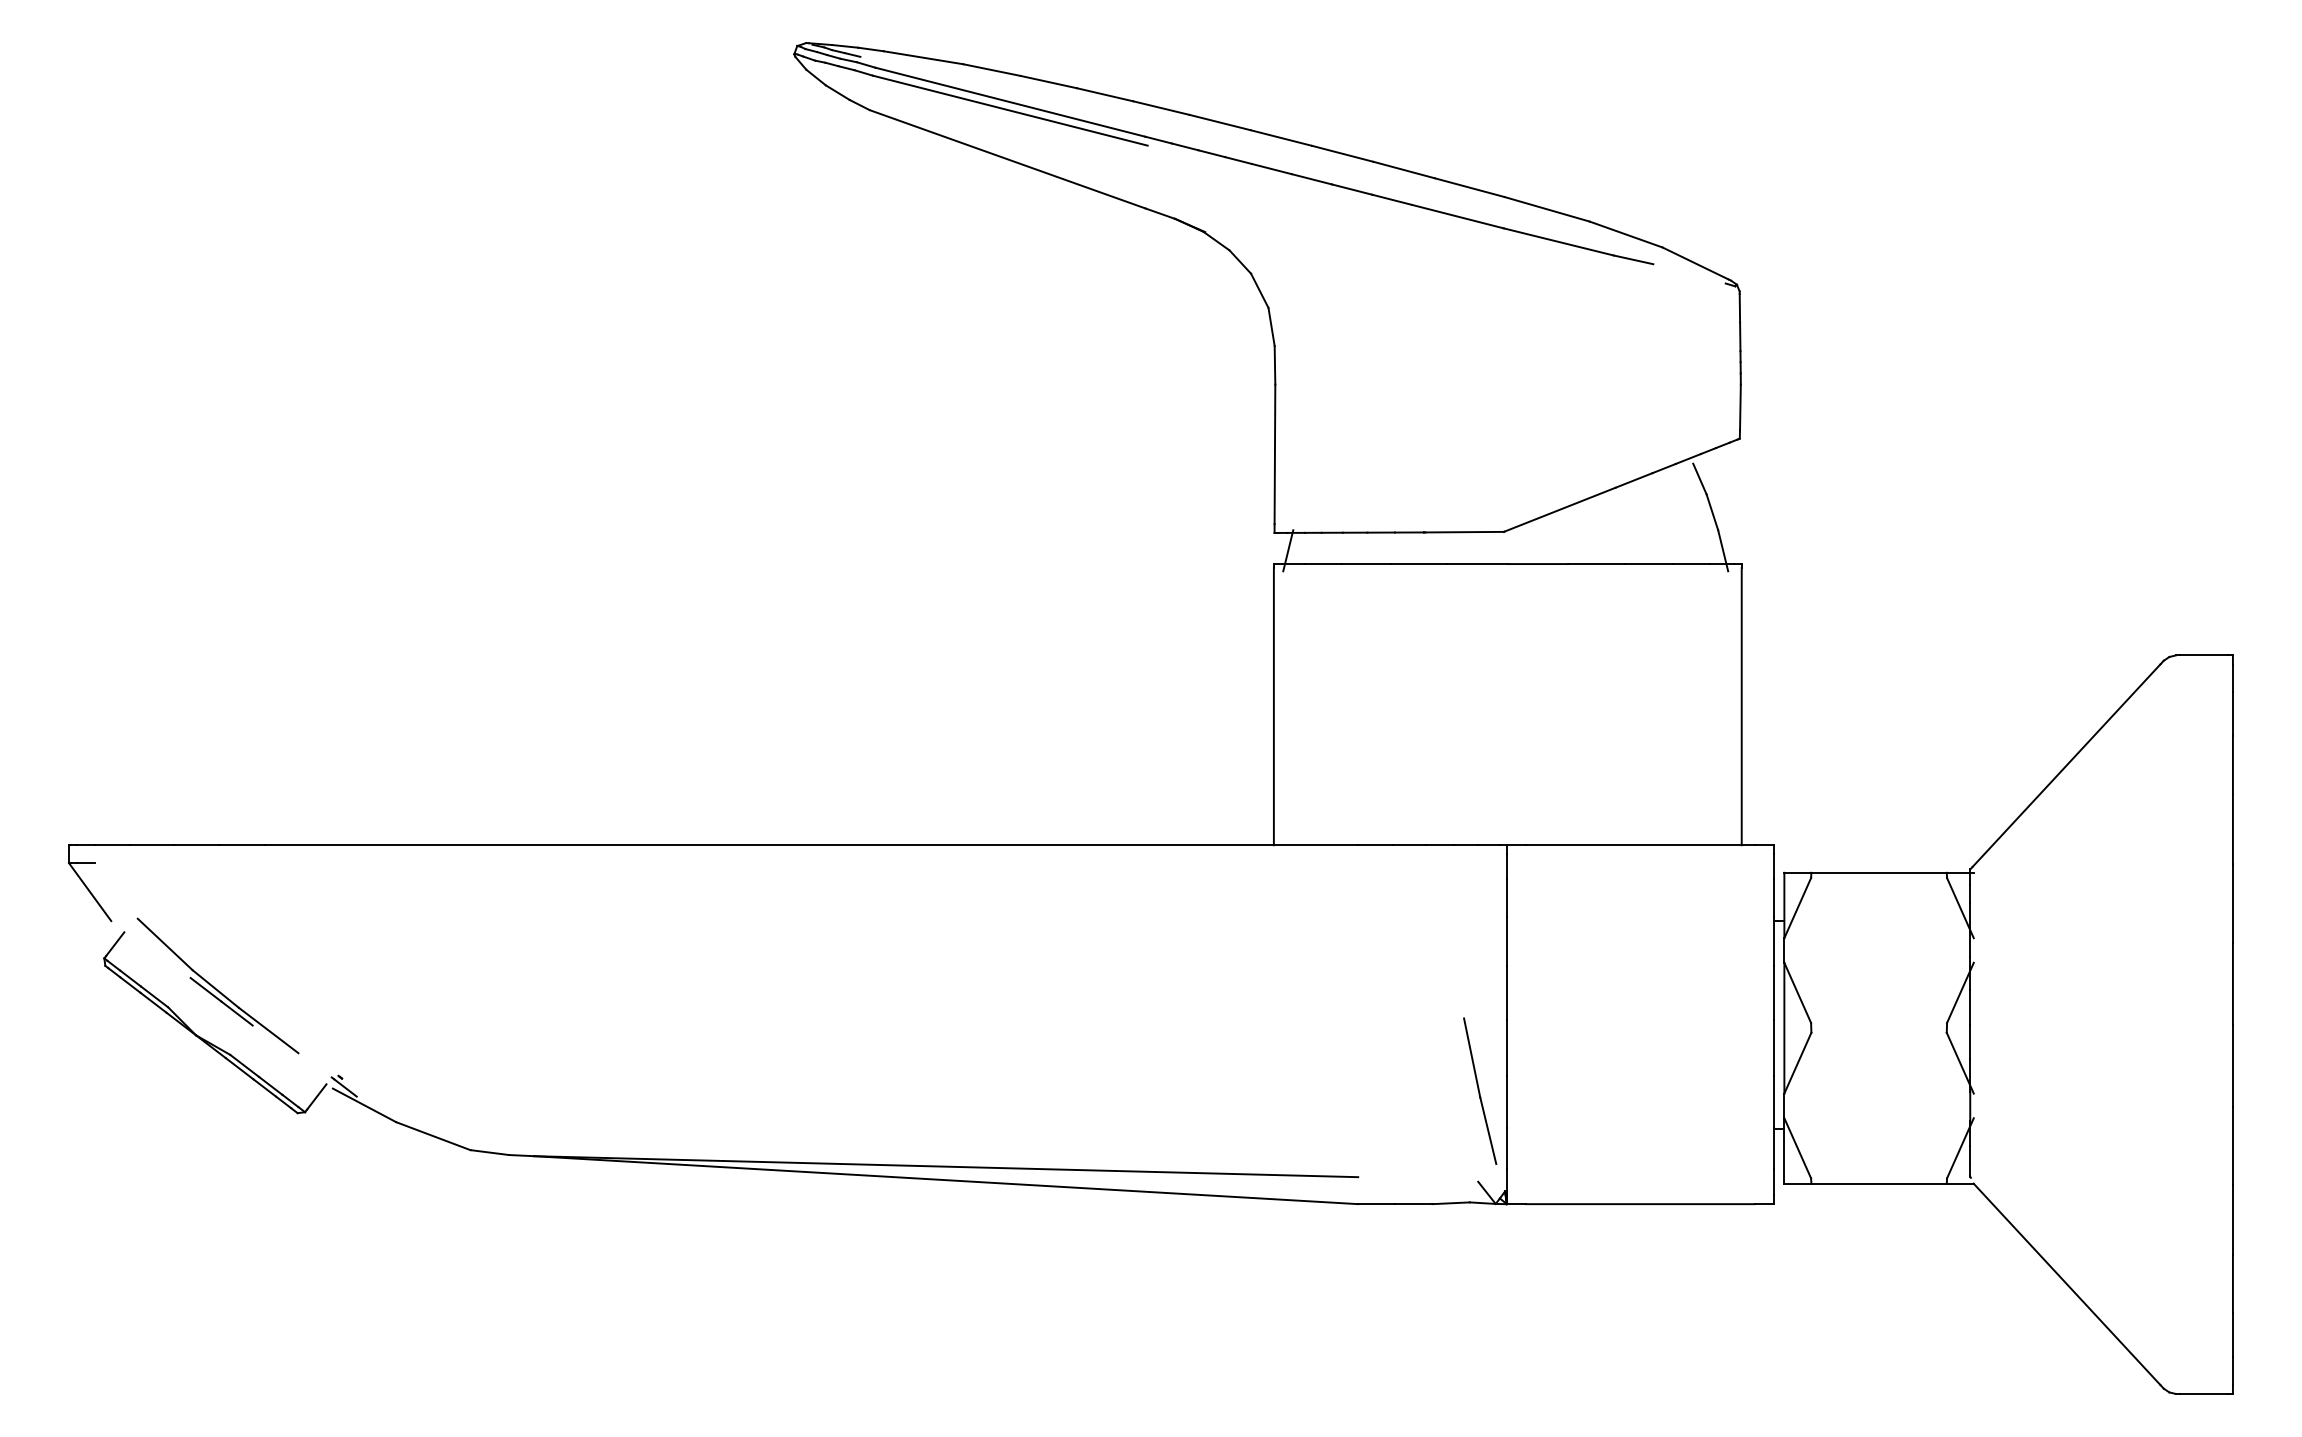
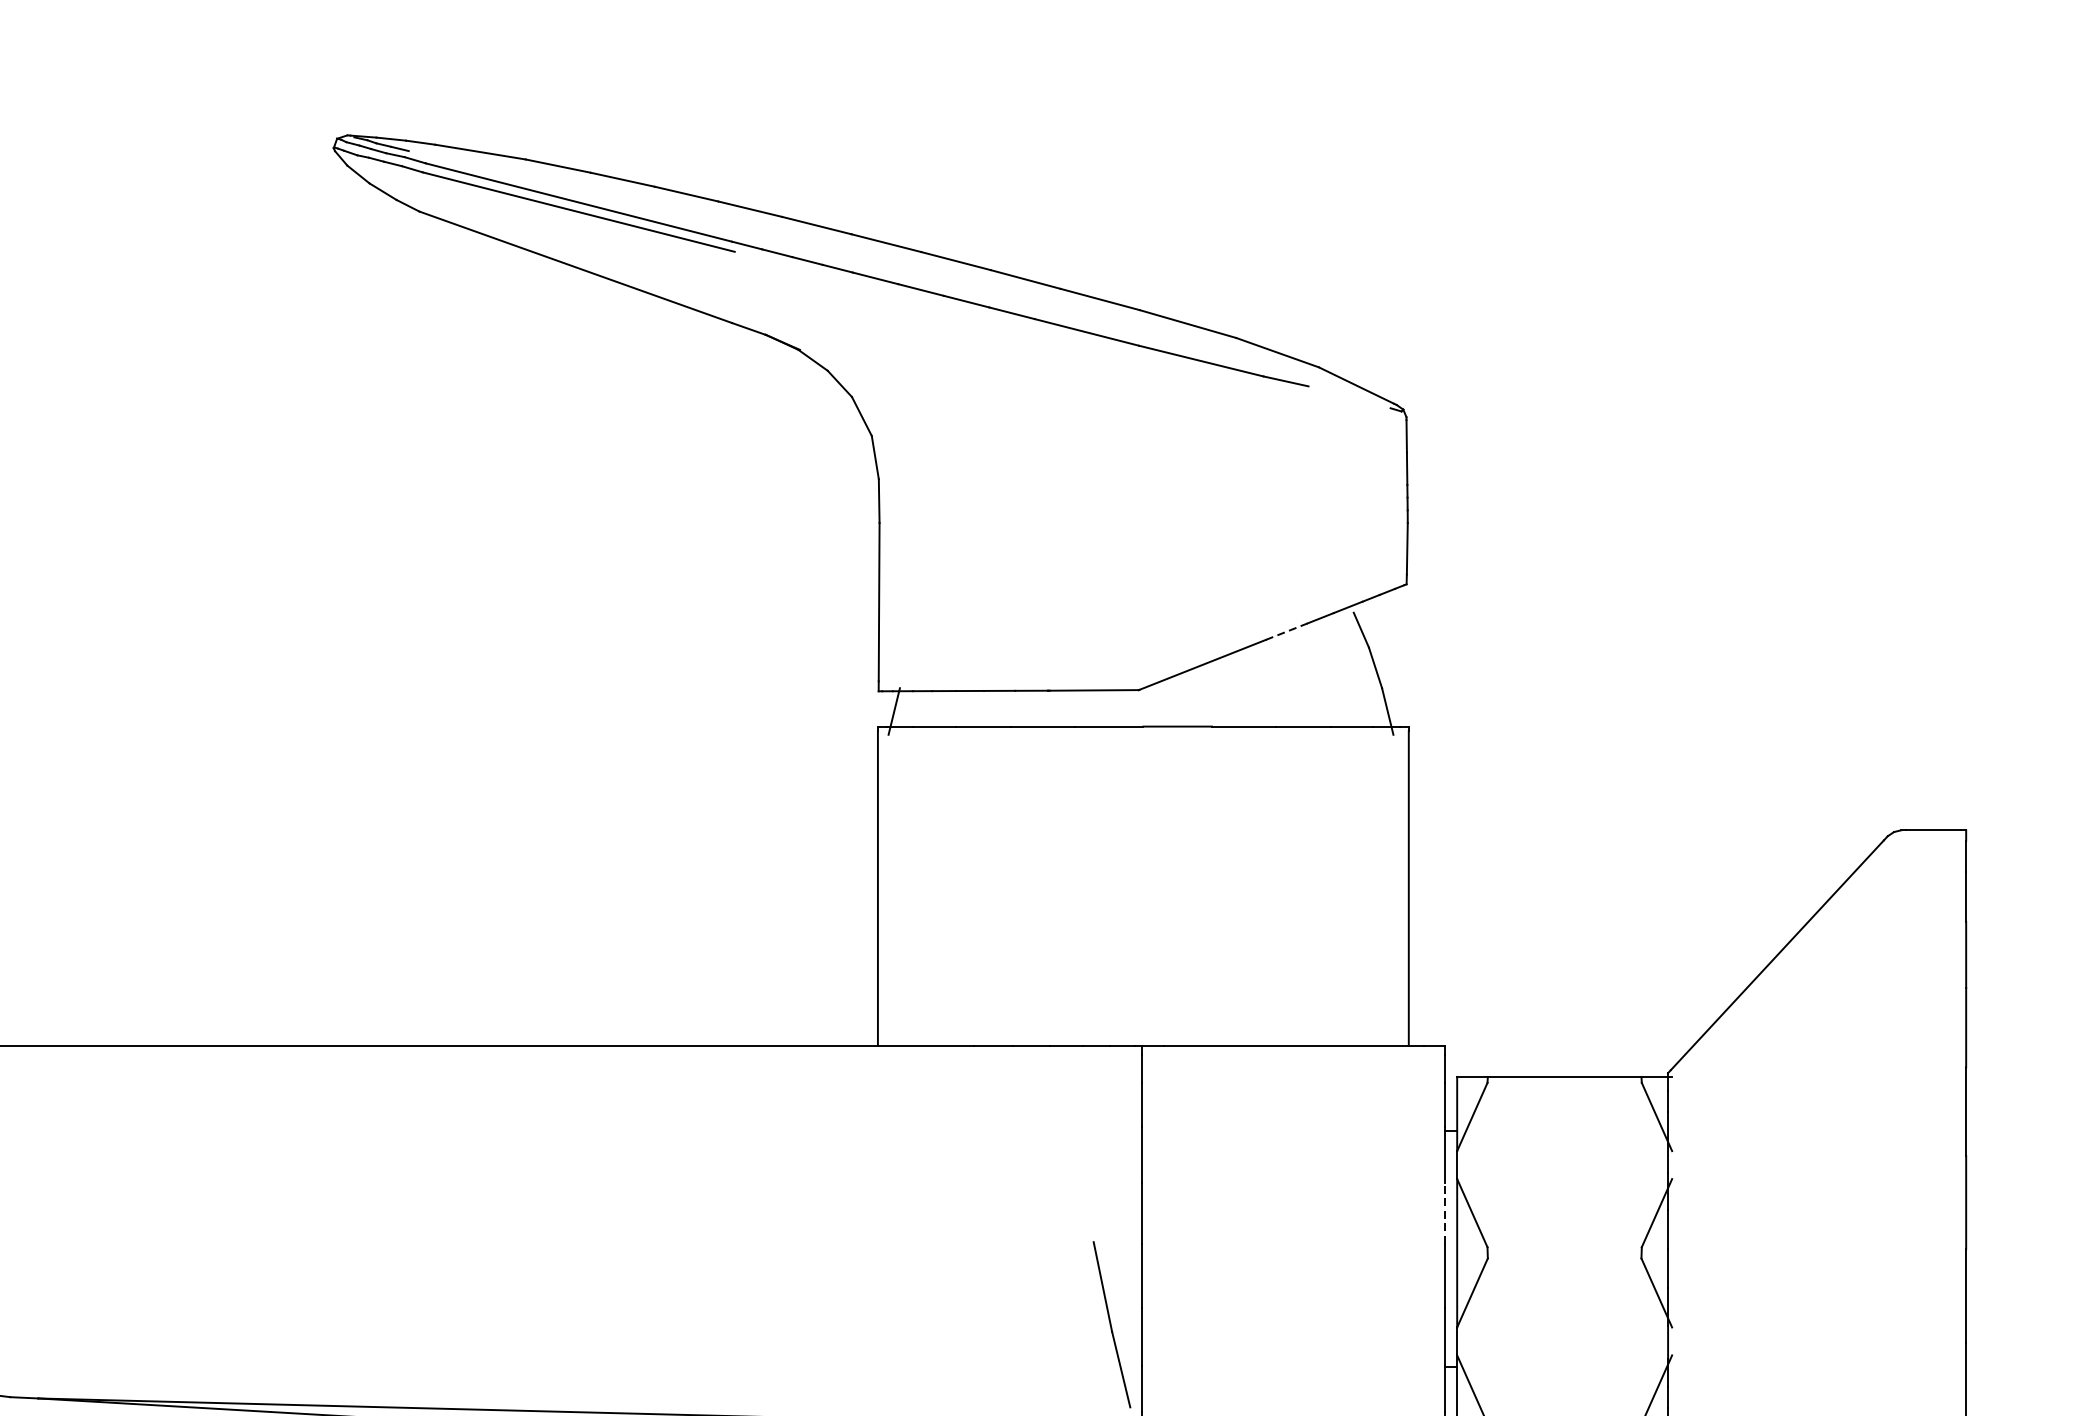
line: (1634, 480) -> (1287, 631), solid -> dashed
line: (1773, 992) -> (1444, 1212), solid -> dashed

